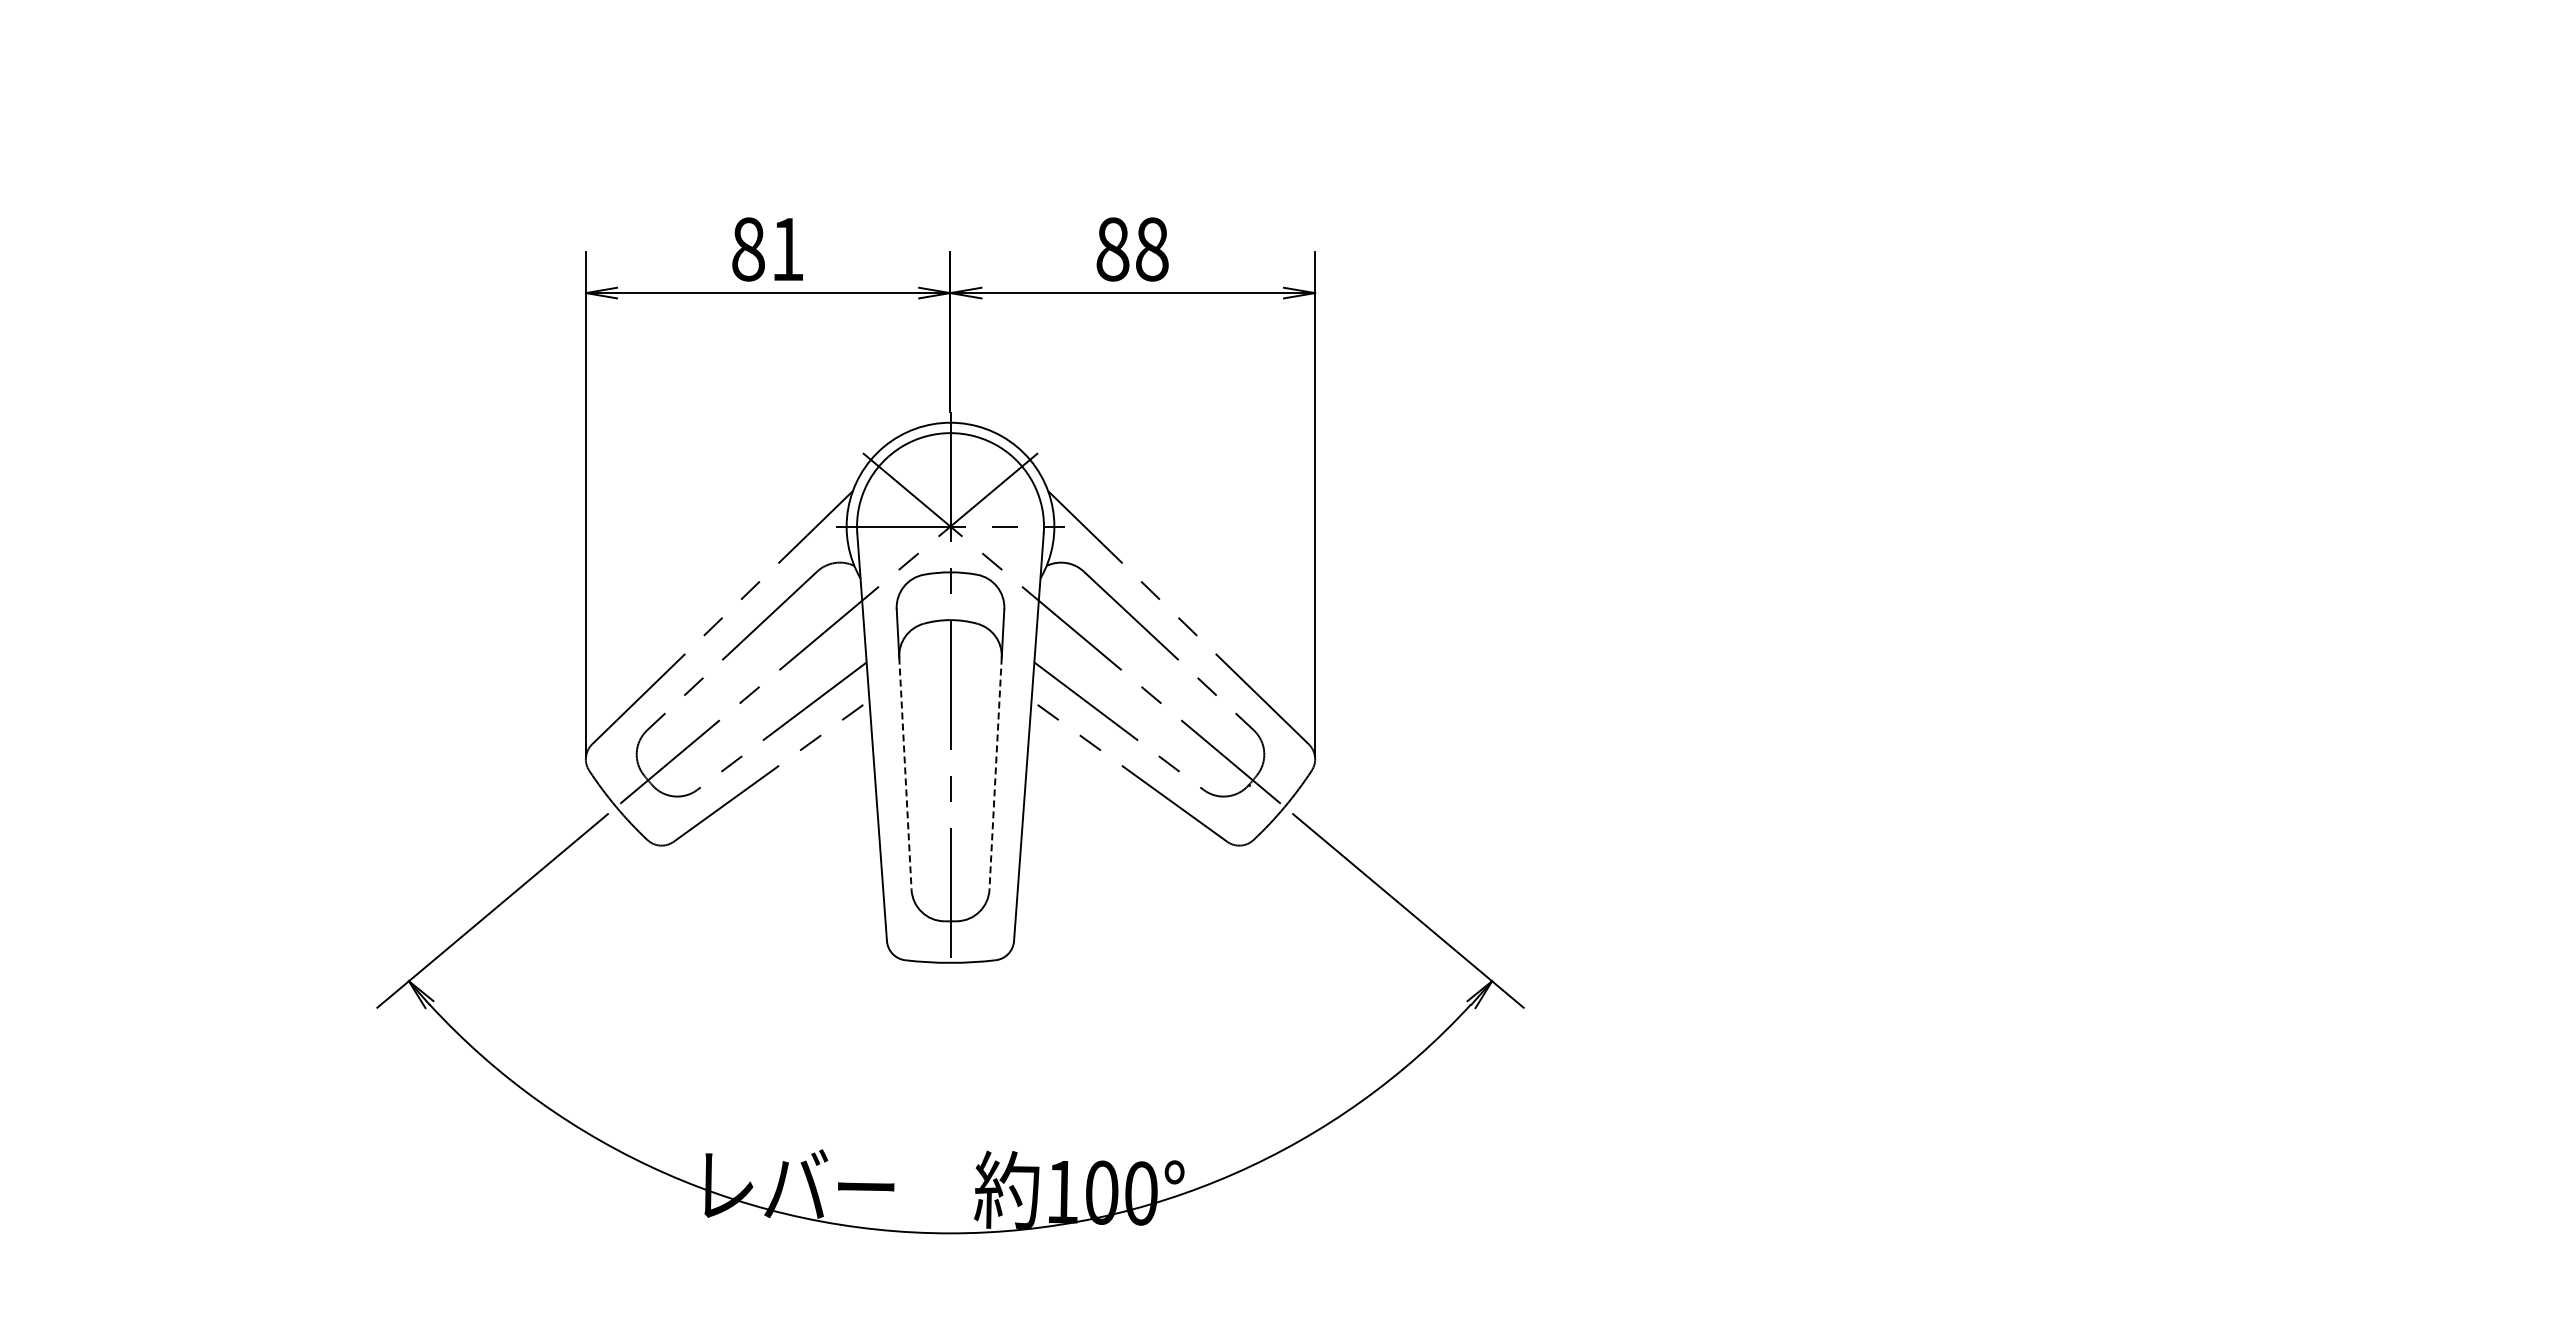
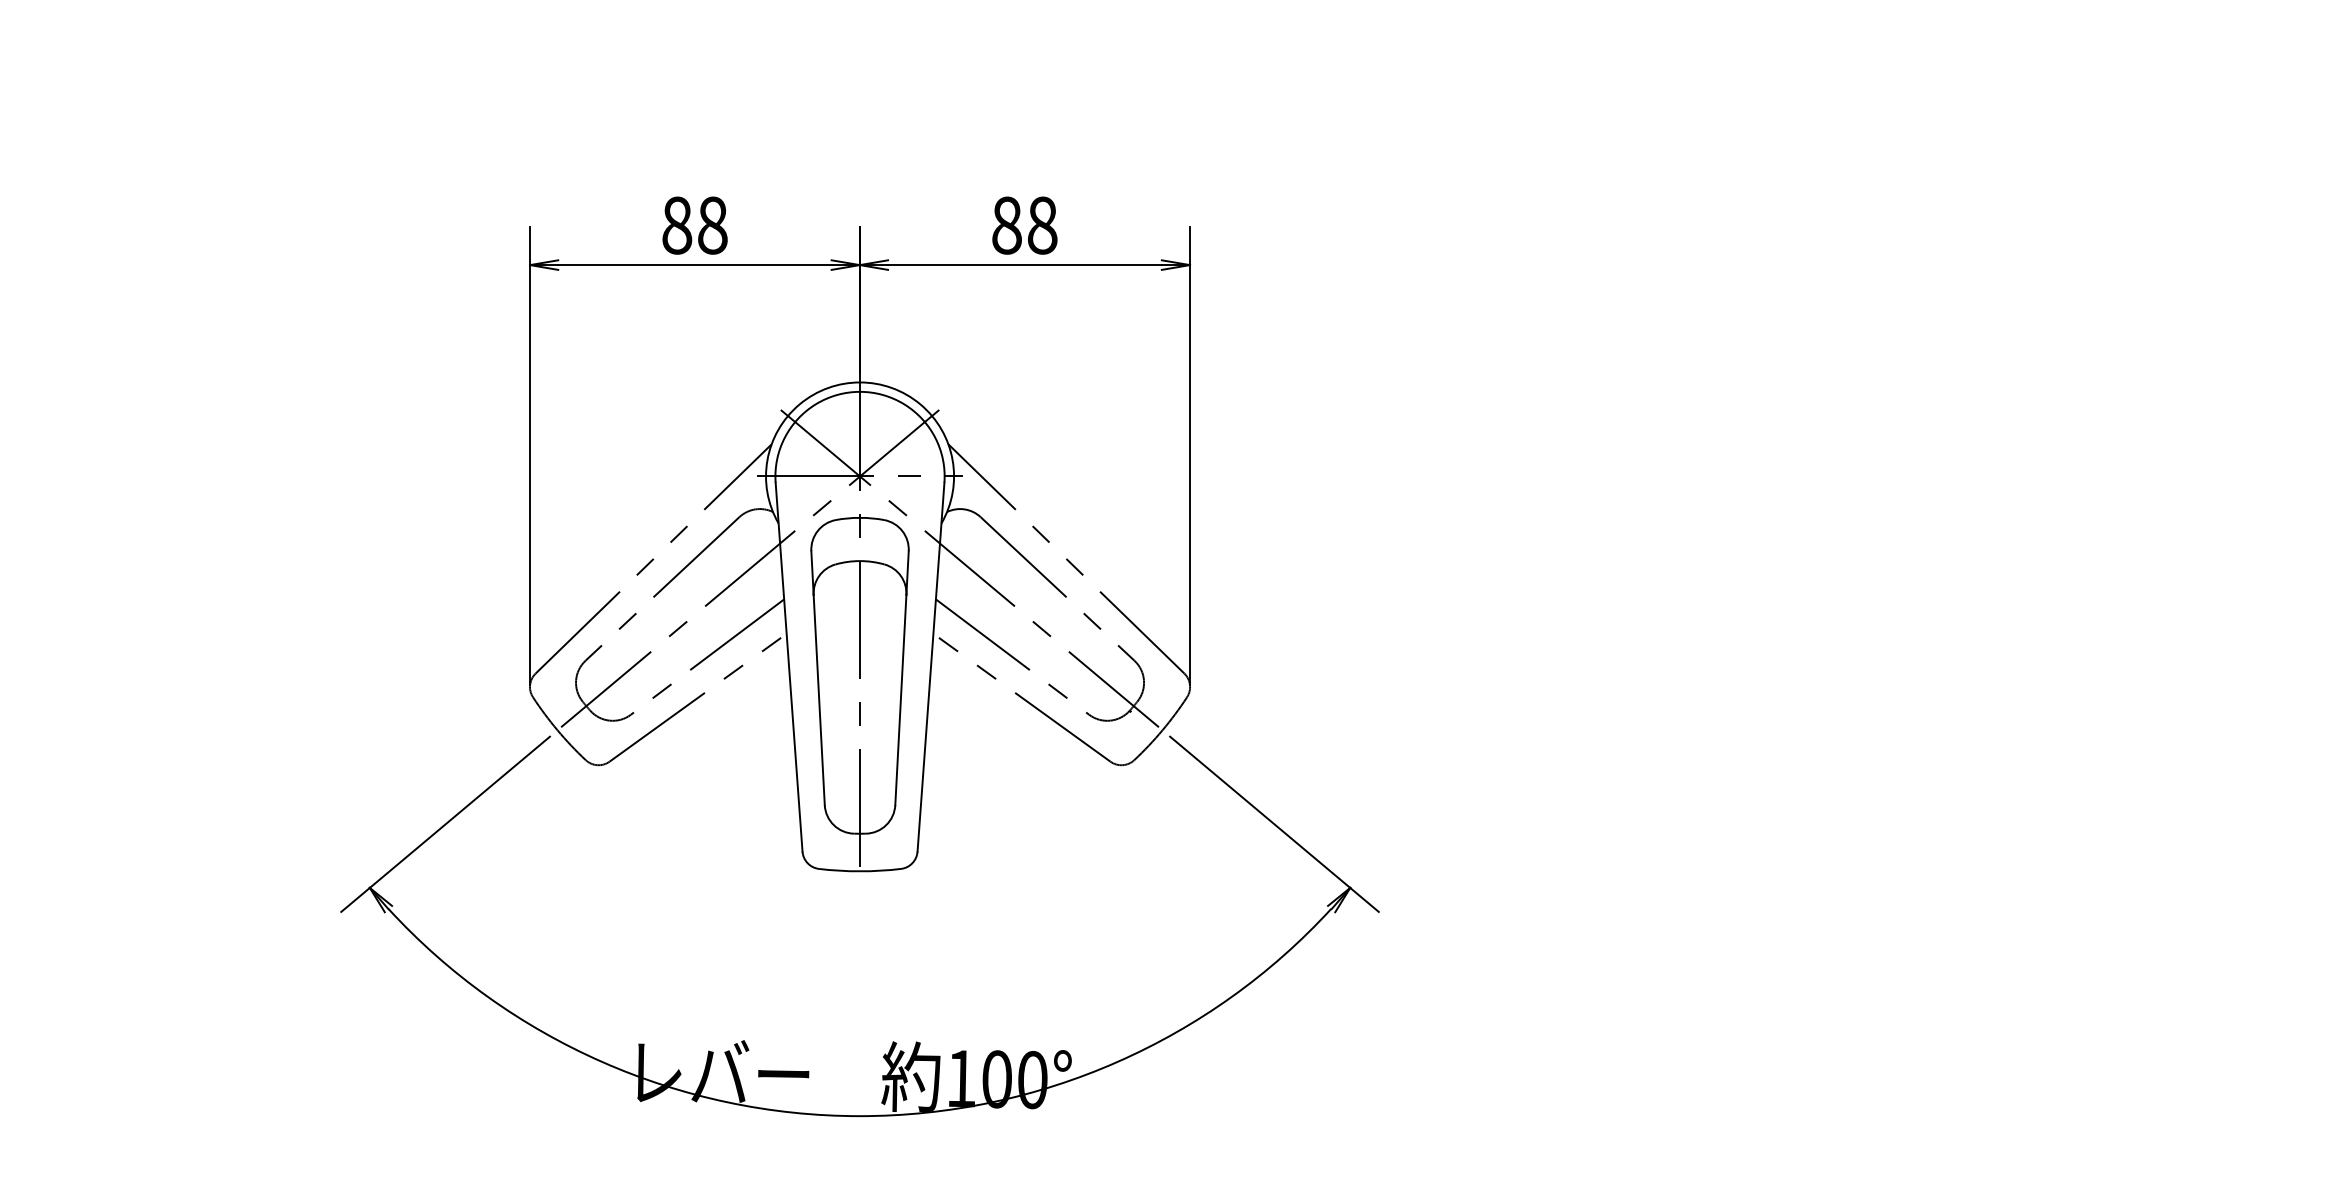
text: (787, 249) -> (712, 225), 81 -> 88
line: (905, 774) -> (819, 700), dashed -> solid
line: (995, 774) -> (900, 700), dashed -> solid

